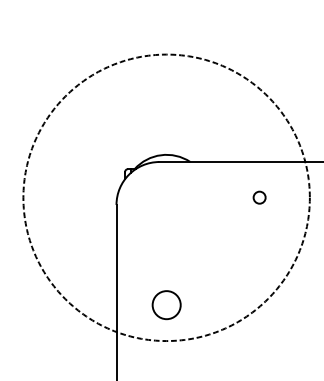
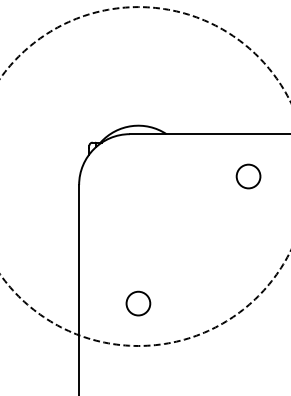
circle: (259, 197) -> (248, 176), size x1.67
circle: (166, 305) -> (138, 303), size x0.71

